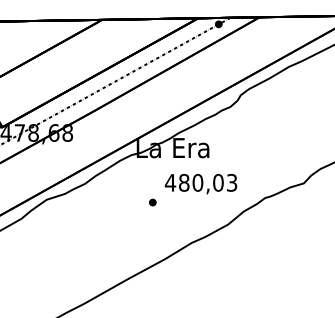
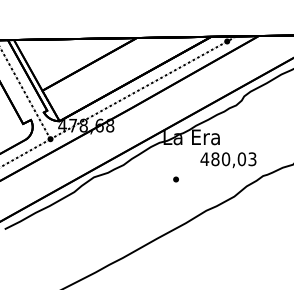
text: (201, 184) -> (228, 160), moved

